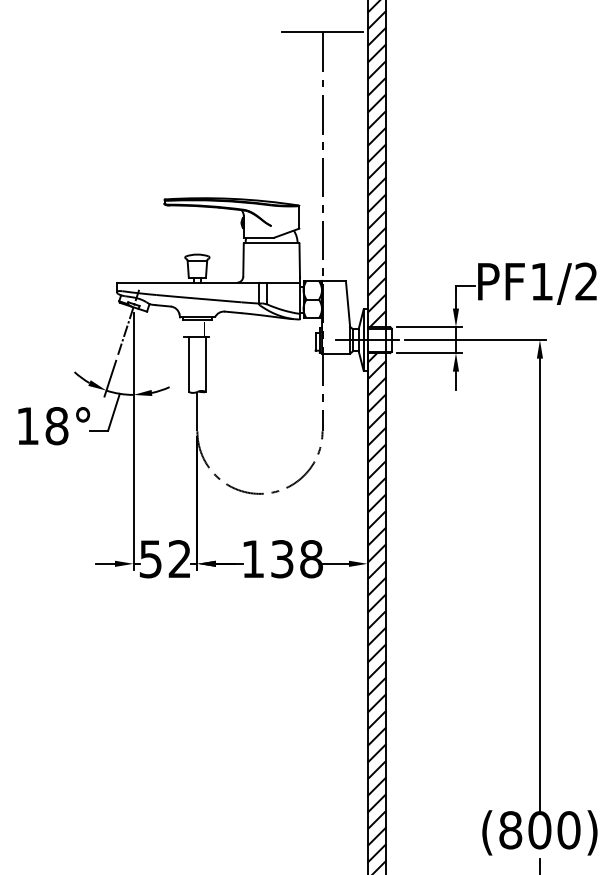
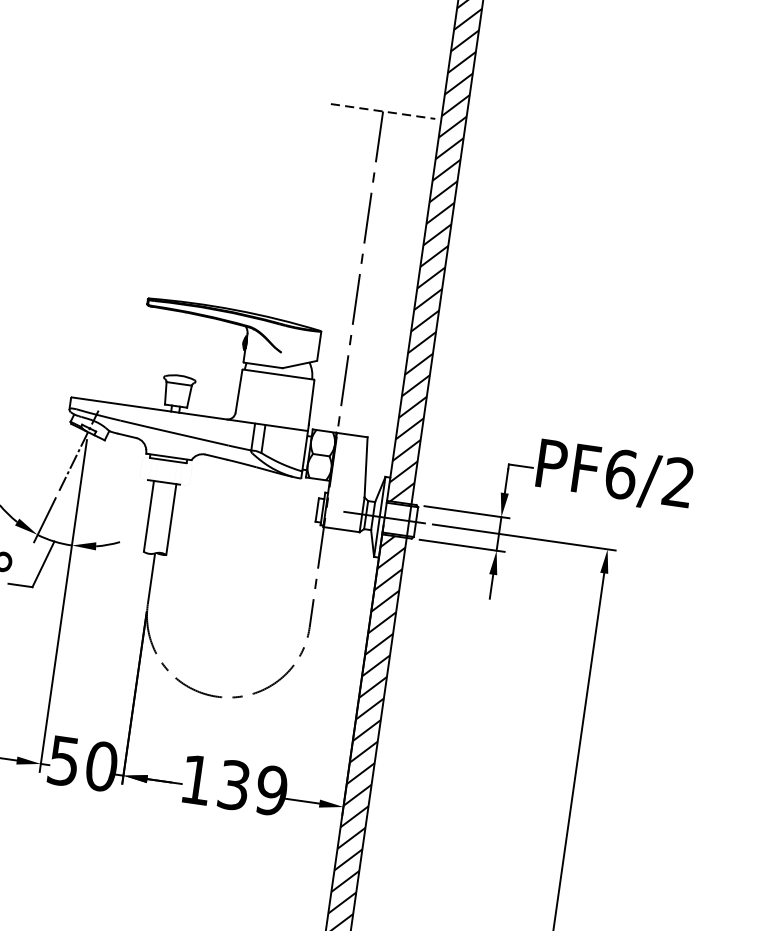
line: (323, 32) -> (384, 111), solid -> dashed
text: (541, 281) -> (620, 473), PF1/2 -> PF6/2
text: (179, 559) -> (101, 766), 52 -> 50
text: (311, 559) -> (271, 791), 138 -> 139

